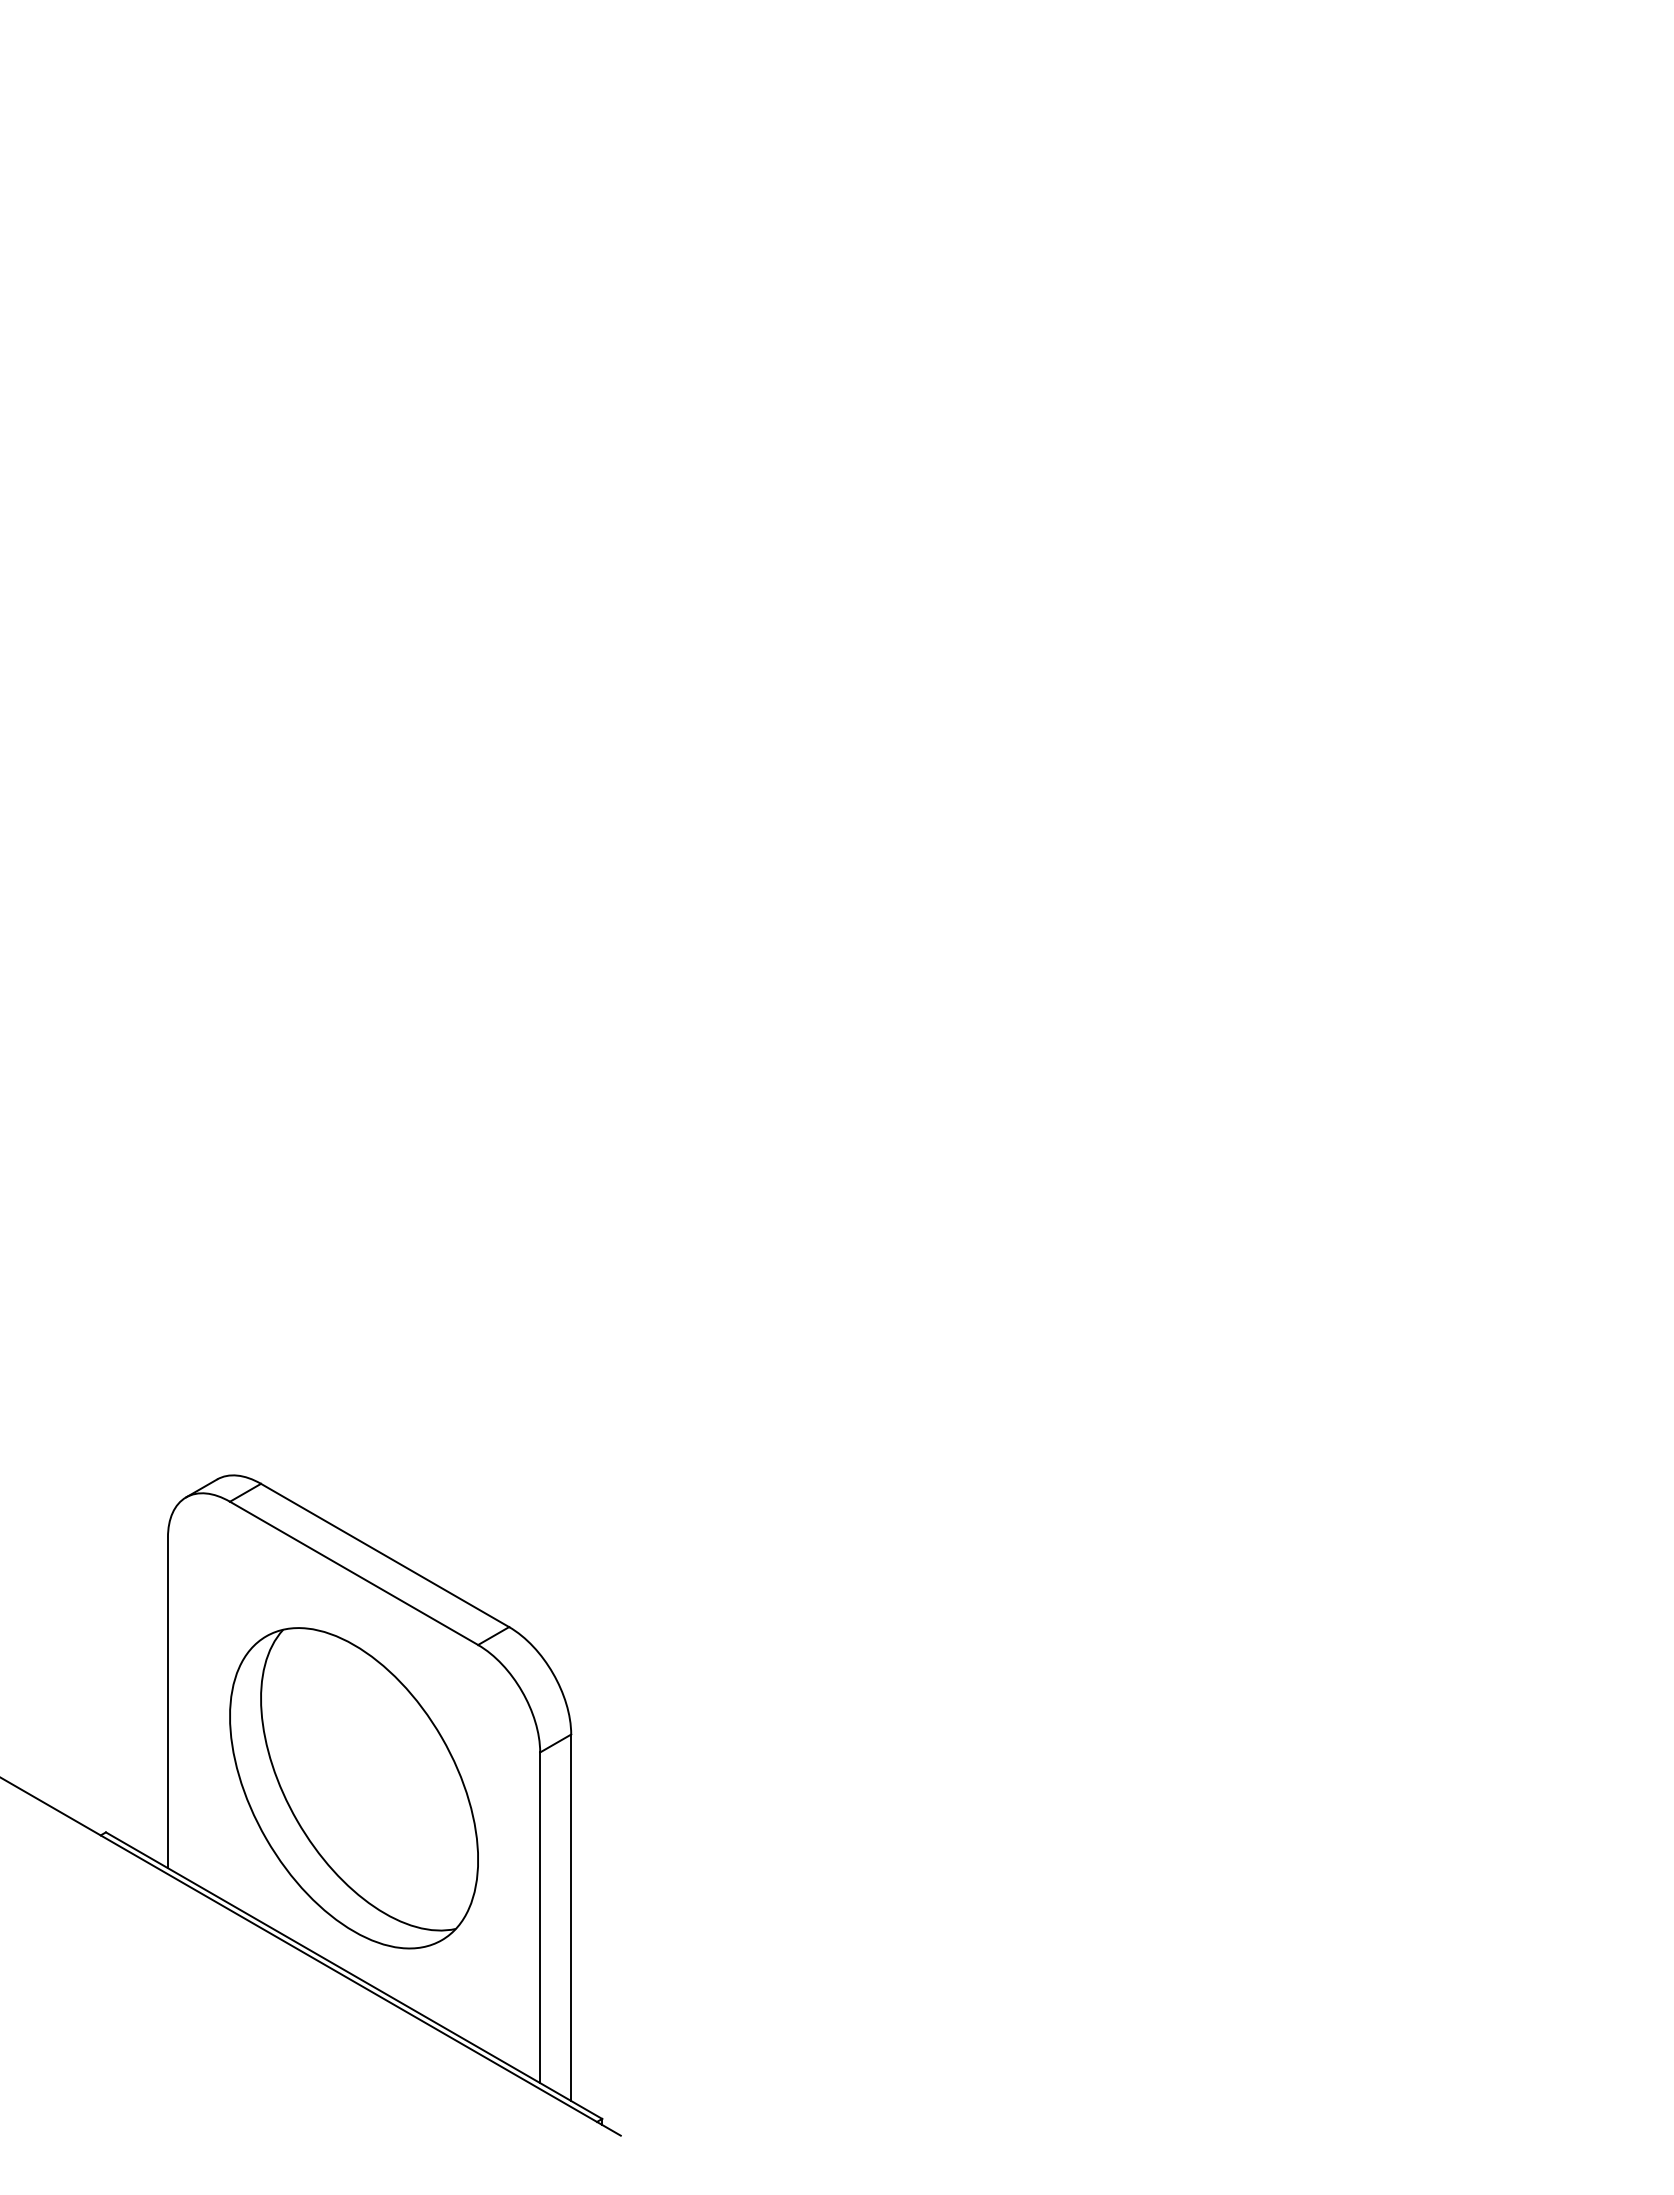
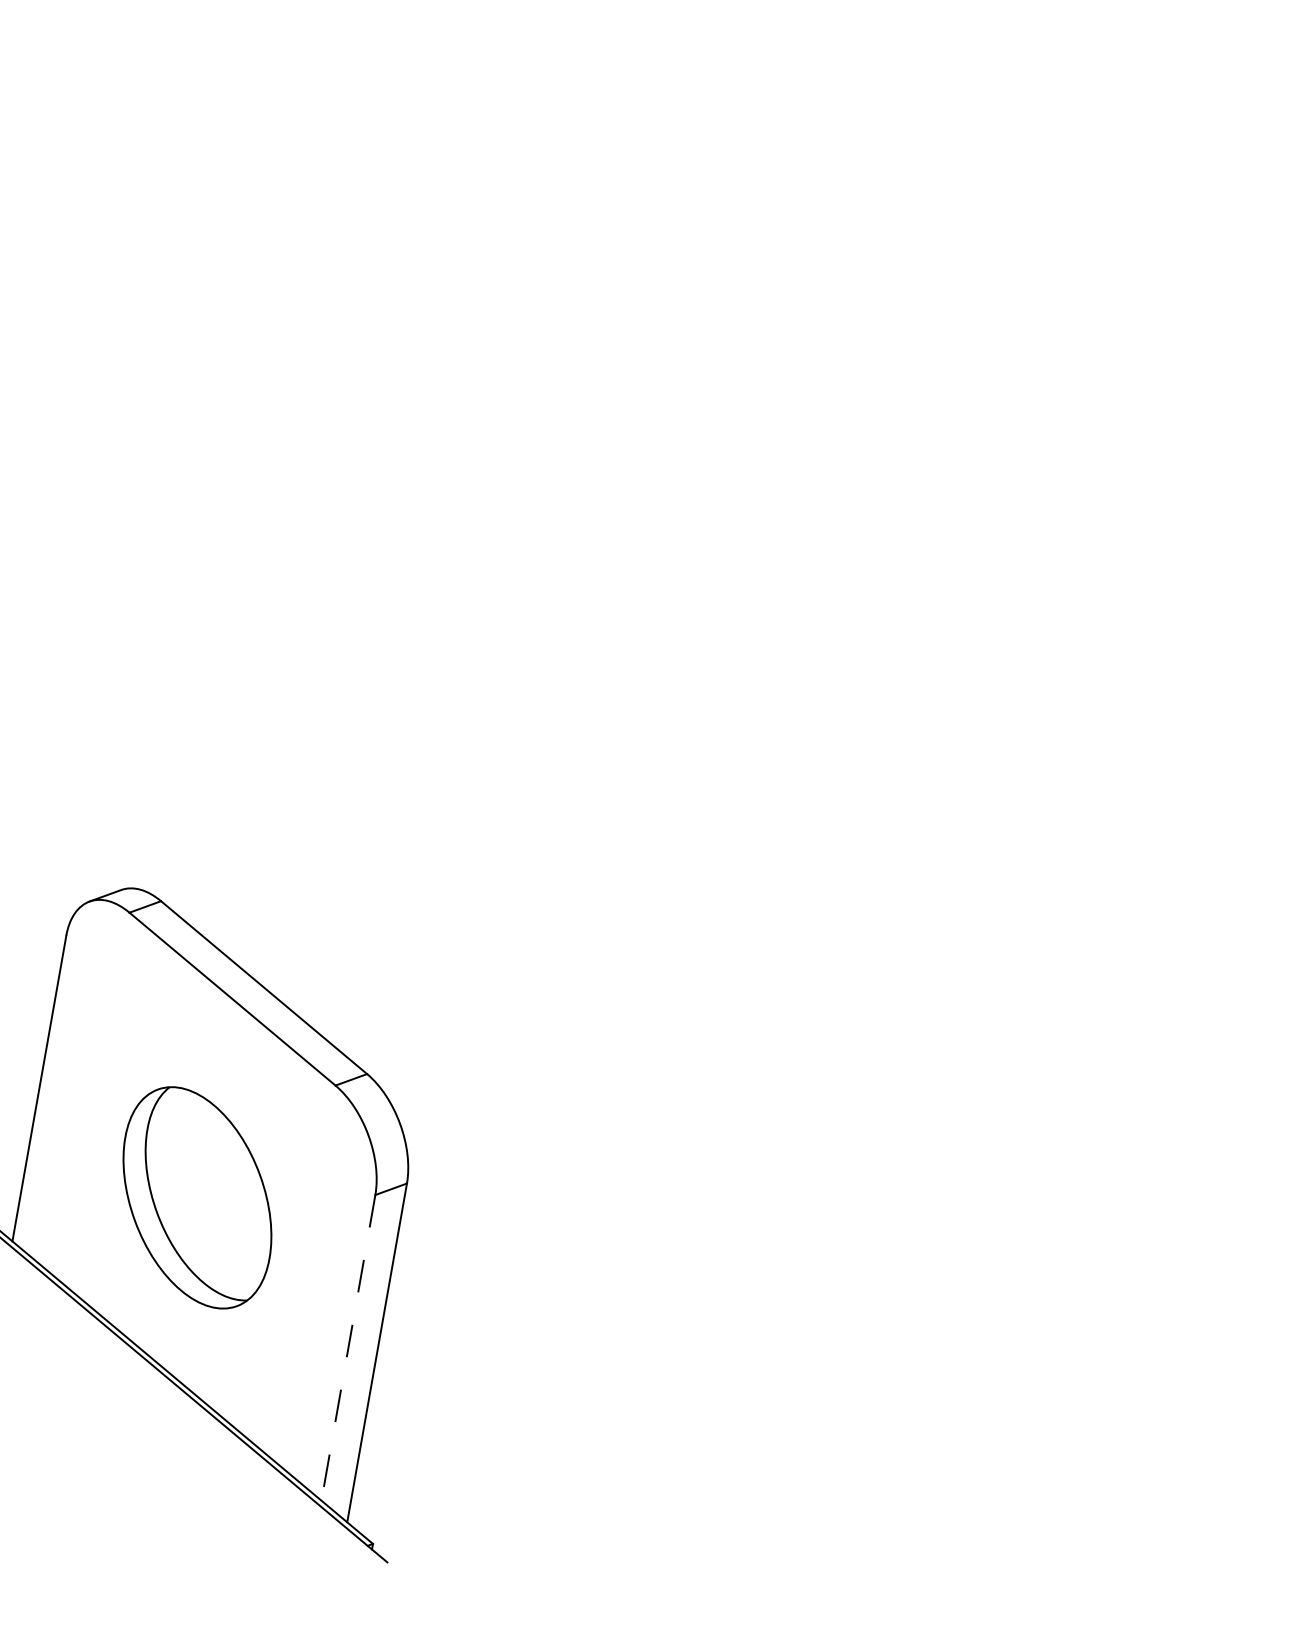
part: (353, 1788) -> (196, 1197), size x0.7
line: (540, 1918) -> (348, 1348), solid -> dashed

